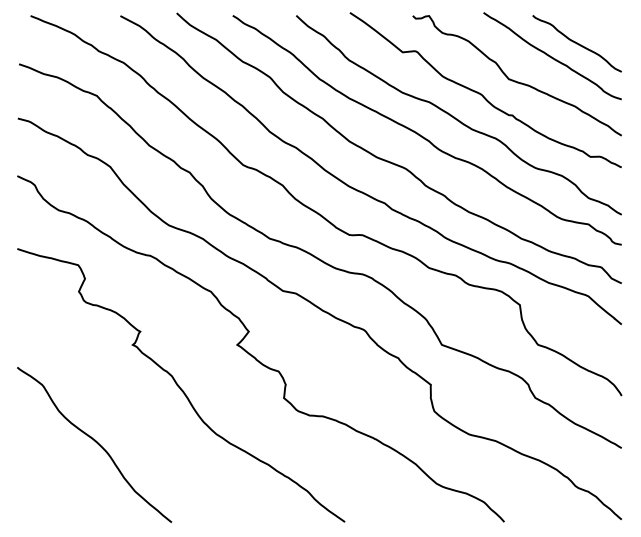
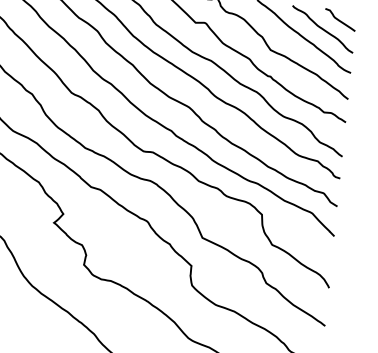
curve: (598, 28) -> (339, 19), added

